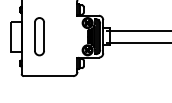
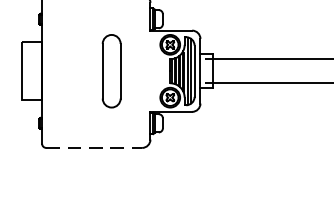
part: (39, 36) -> (111, 70), moved
line: (48, 76) -> (94, 148), solid -> dashed

